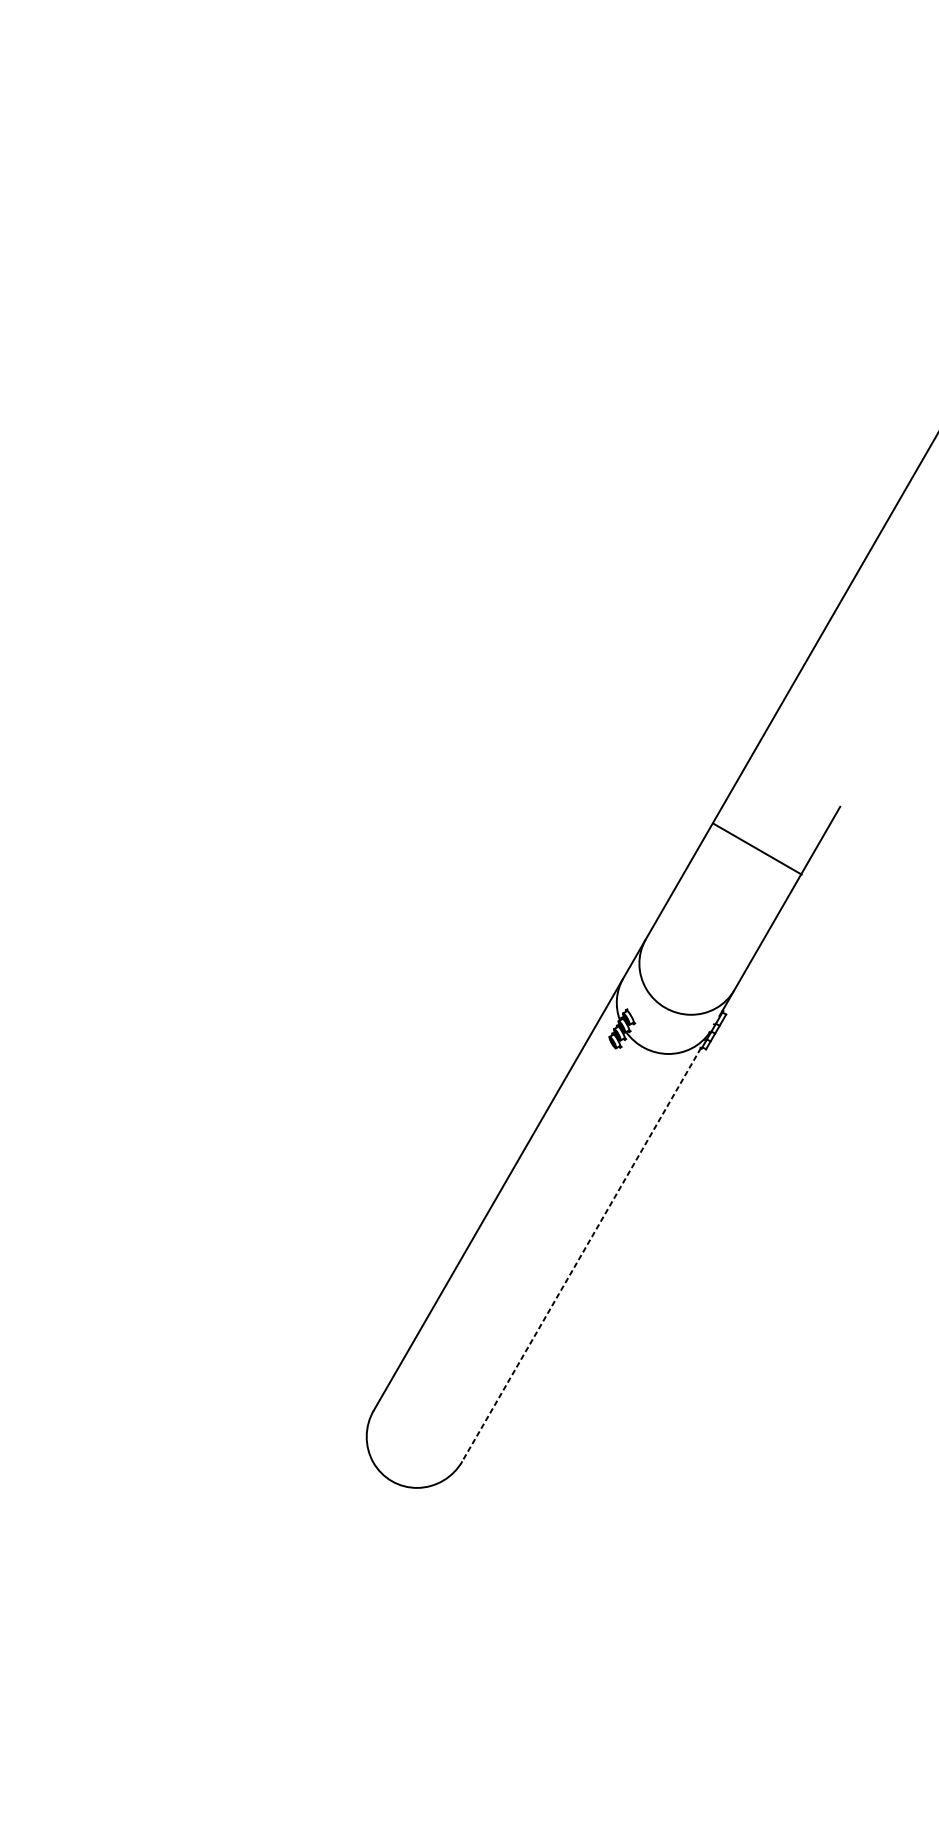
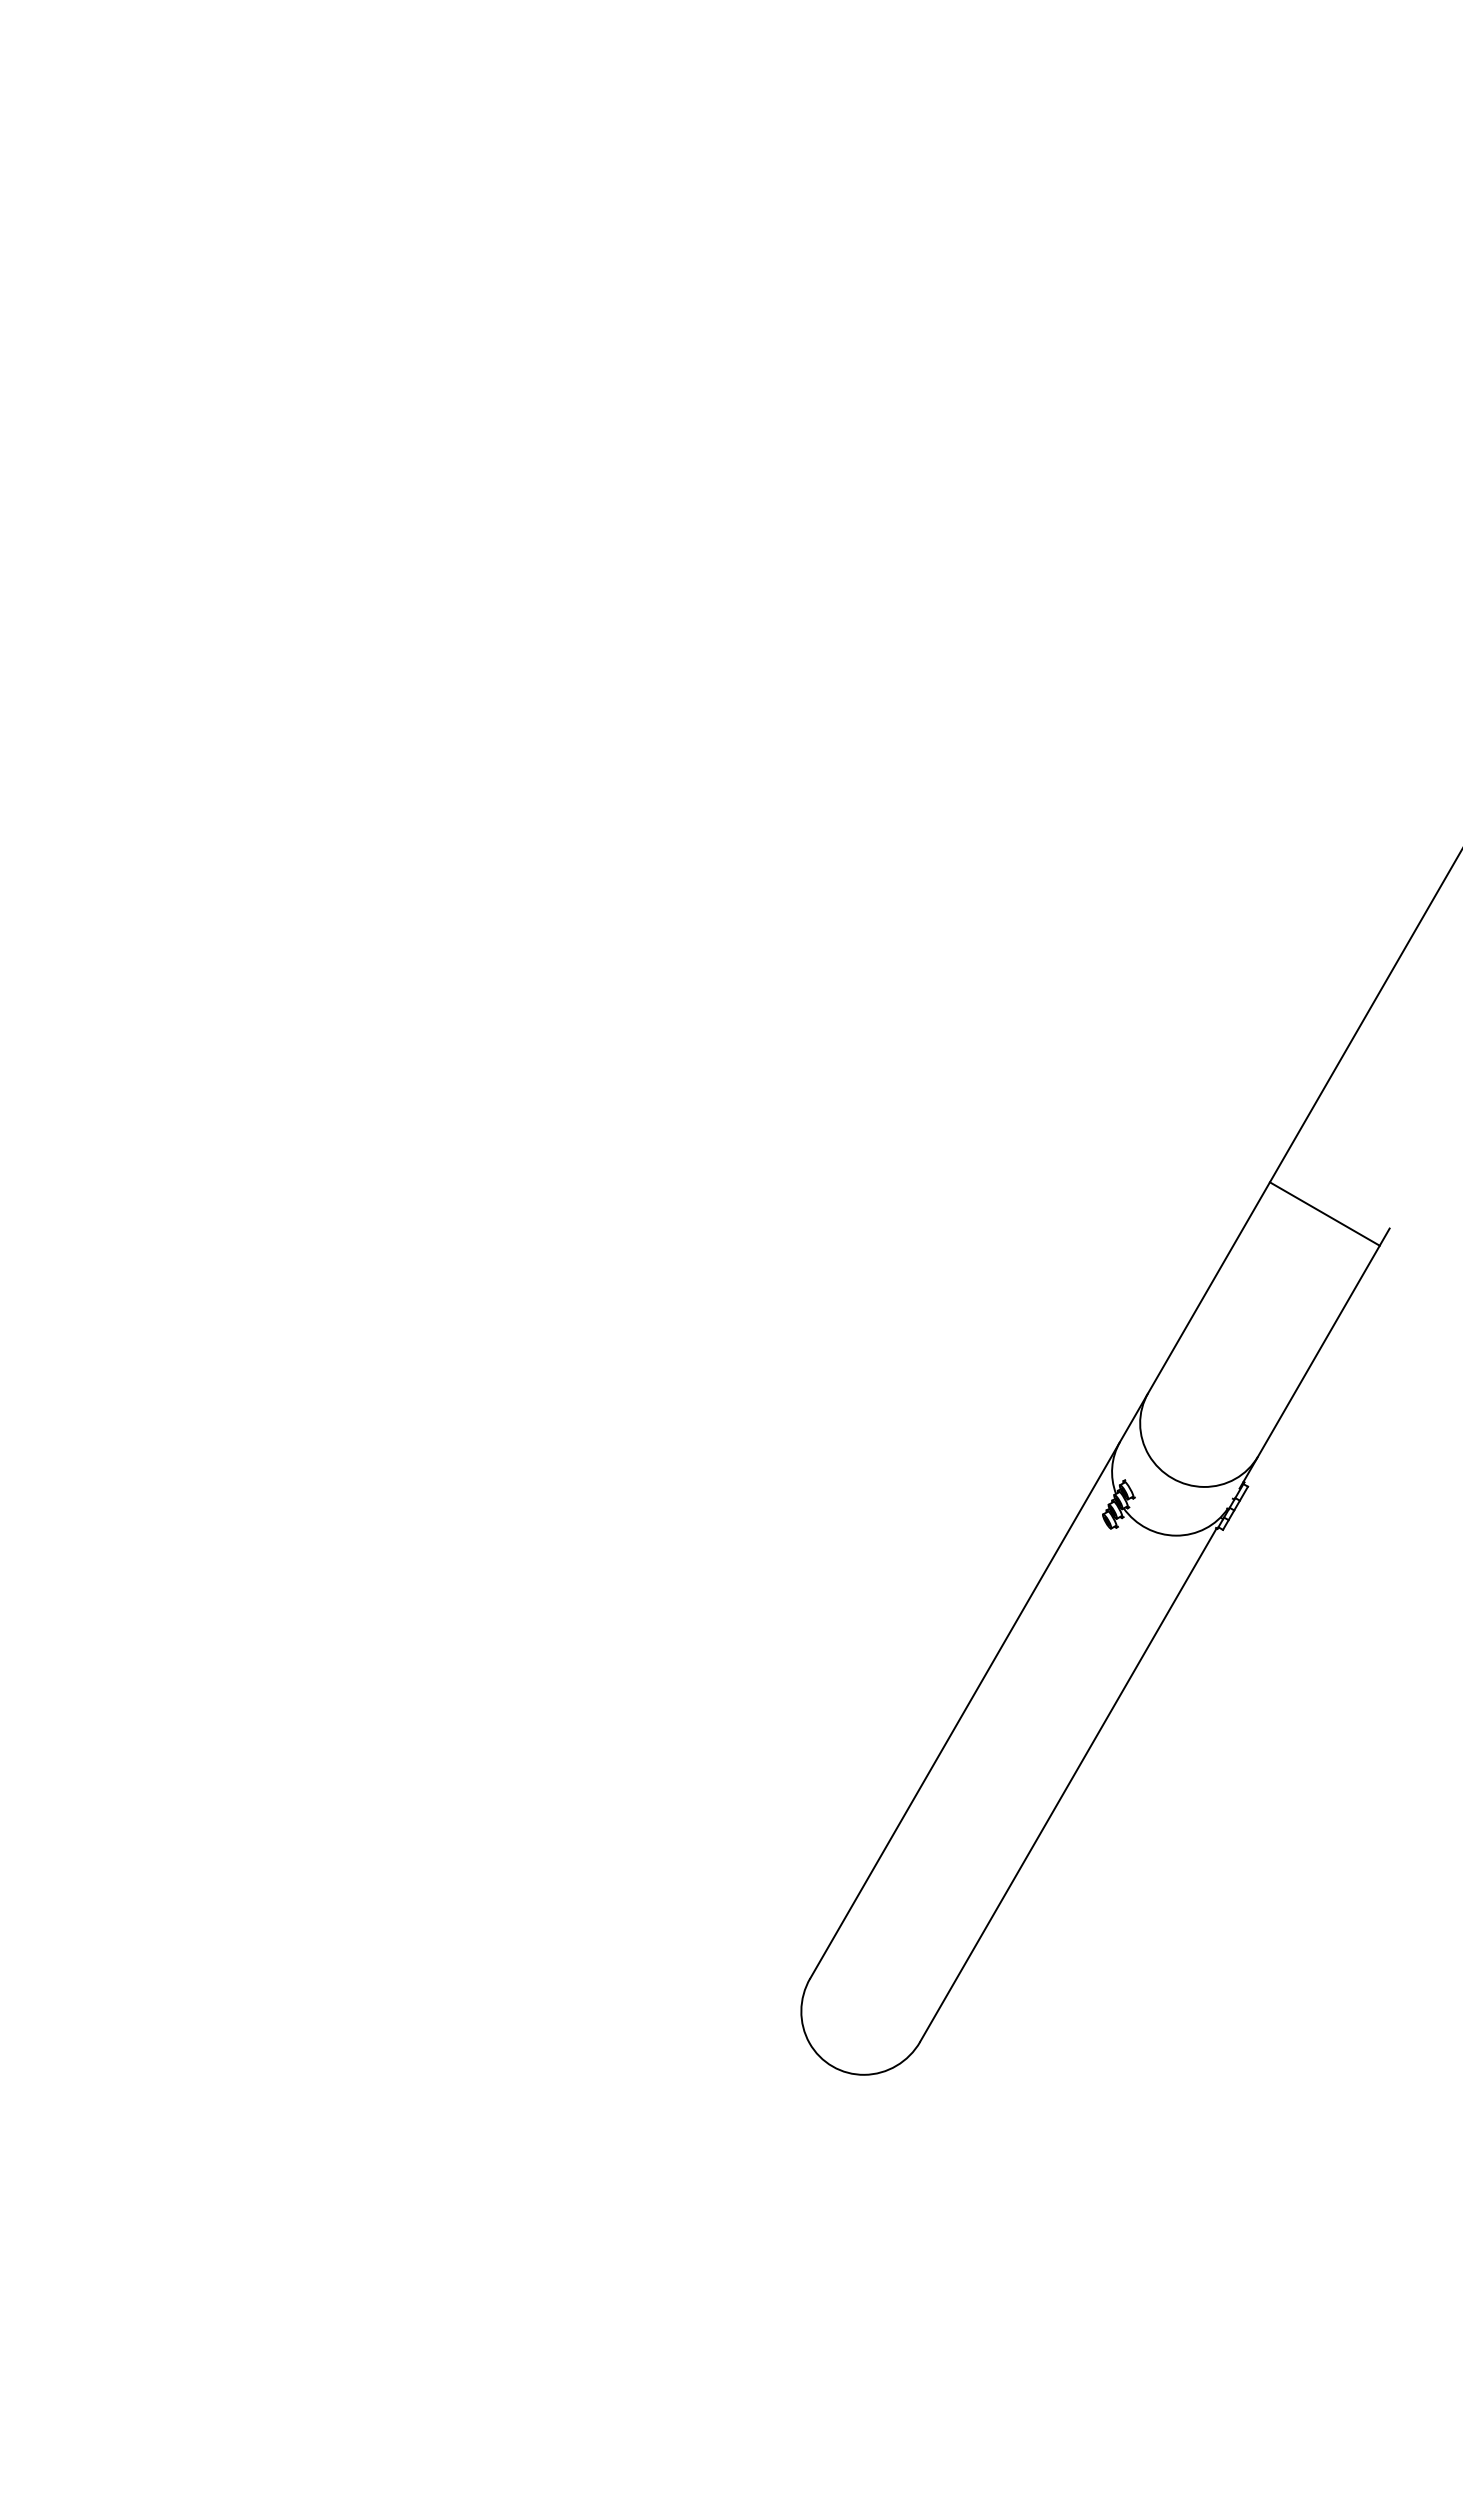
line: (757, 848) -> (1324, 1213), moved
line: (581, 1255) -> (1068, 1785), dashed -> solid

